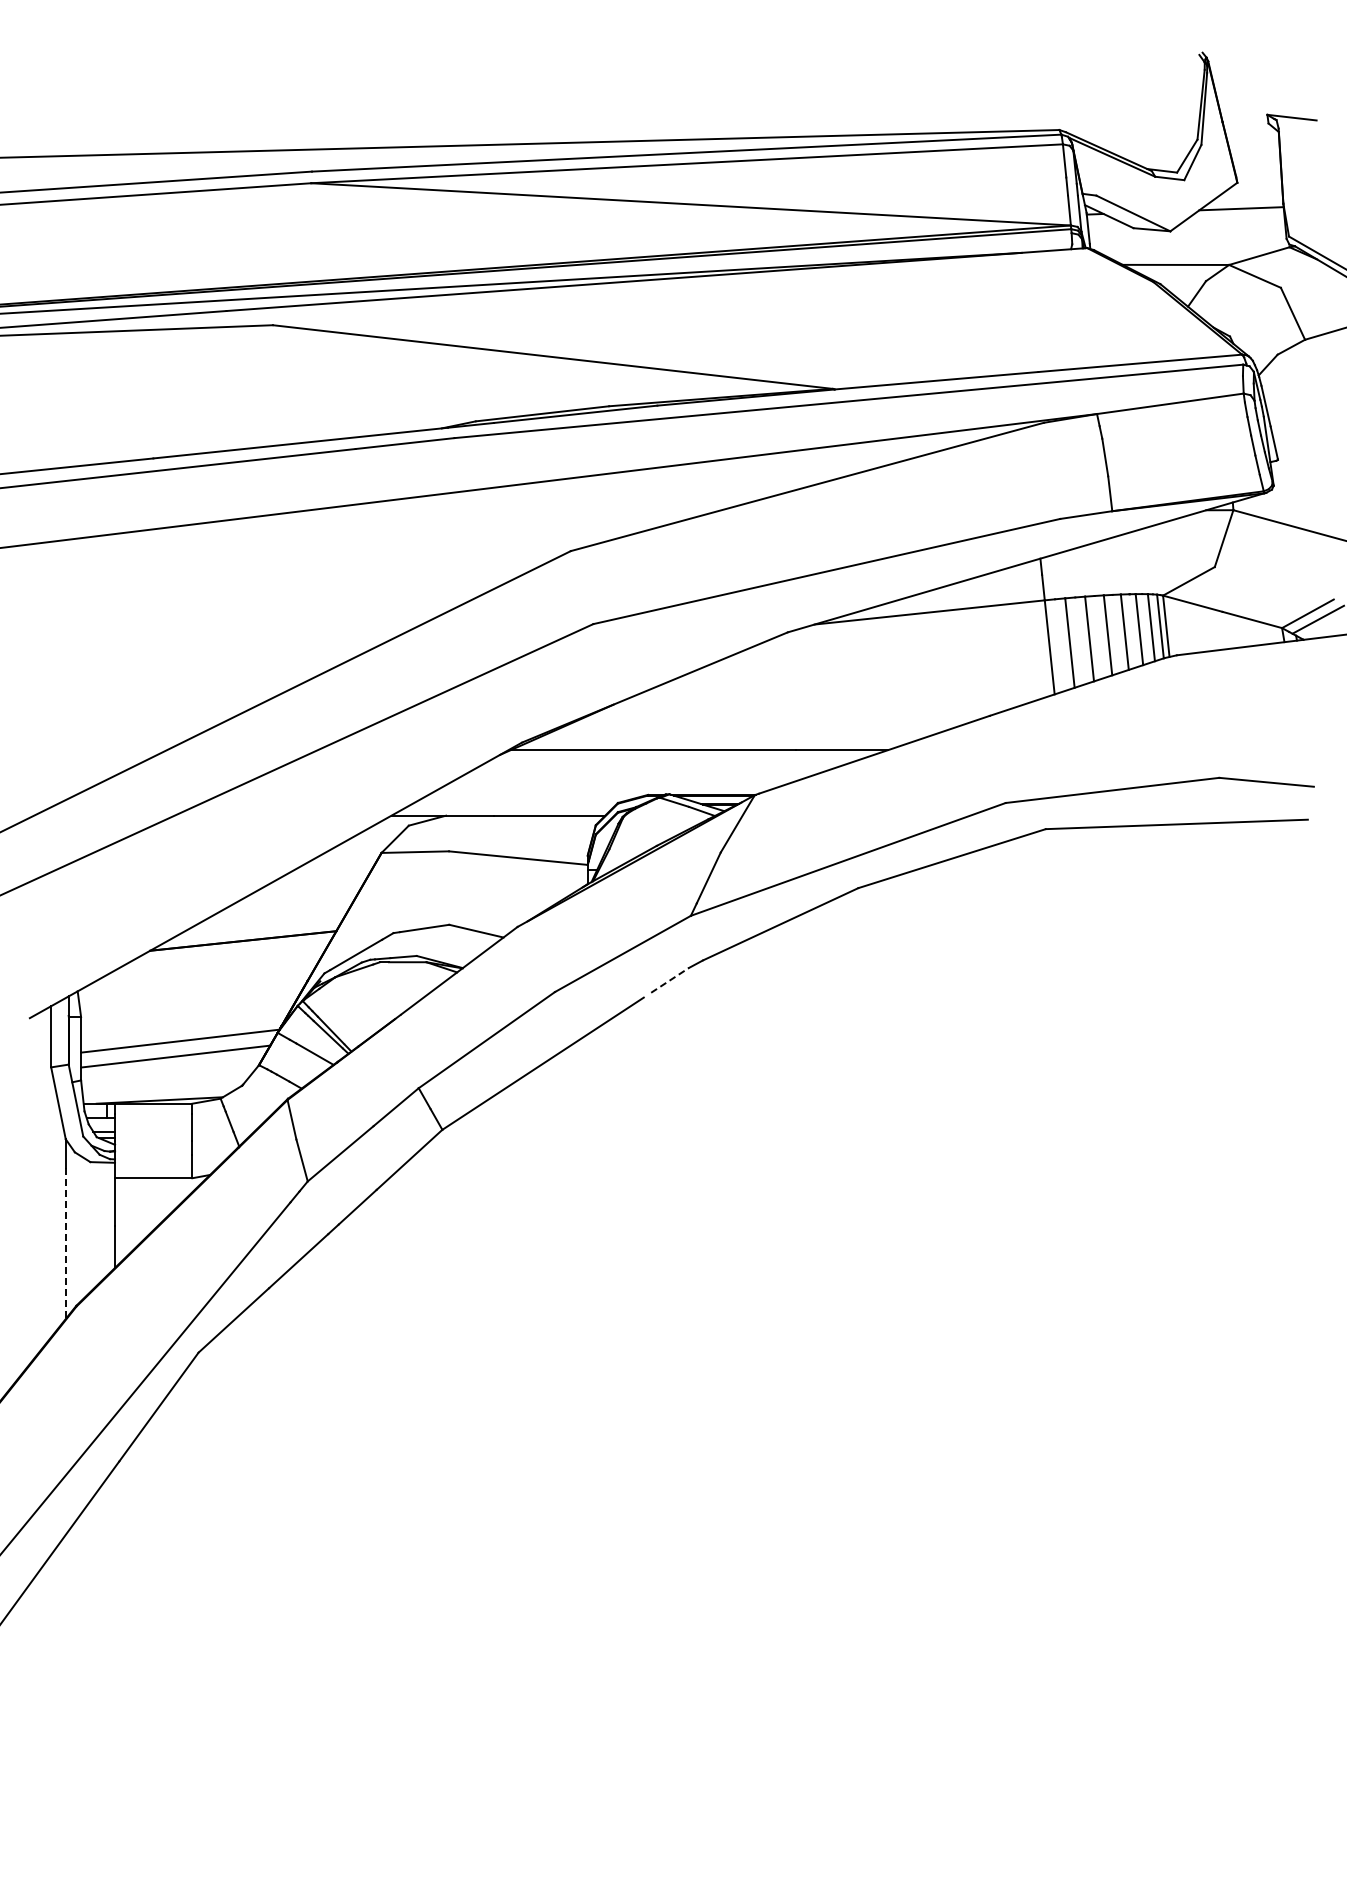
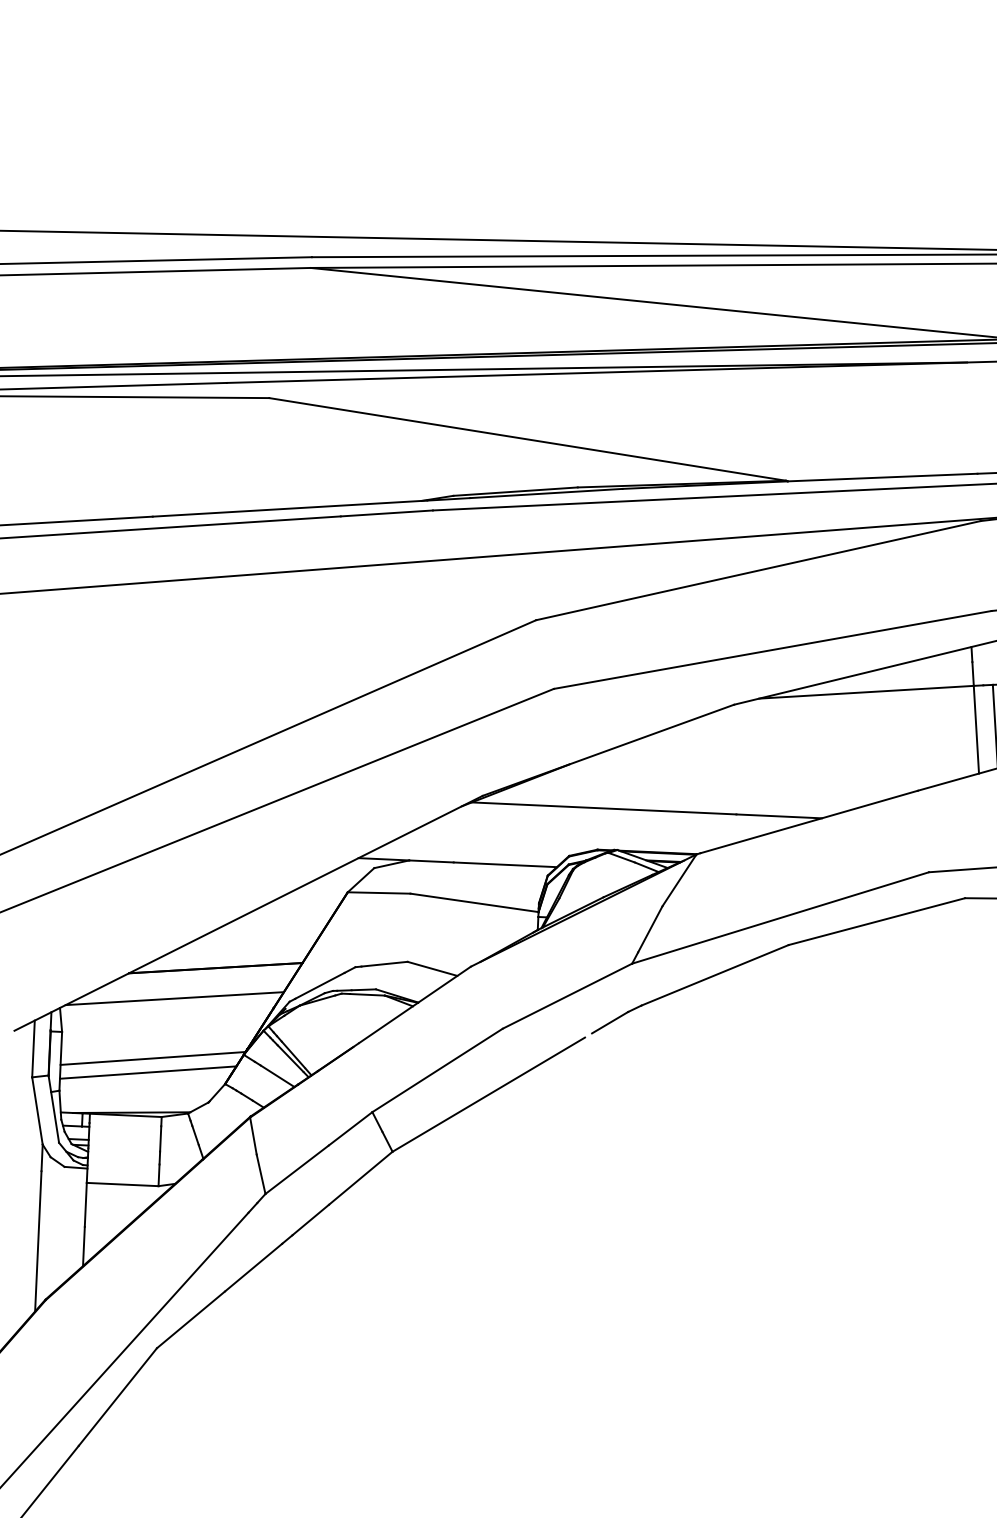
line: (200, 975) -> (174, 998), added
line: (670, 980) -> (610, 1022), dashed -> solid
line: (65, 1243) -> (38, 1241), dashed -> solid

